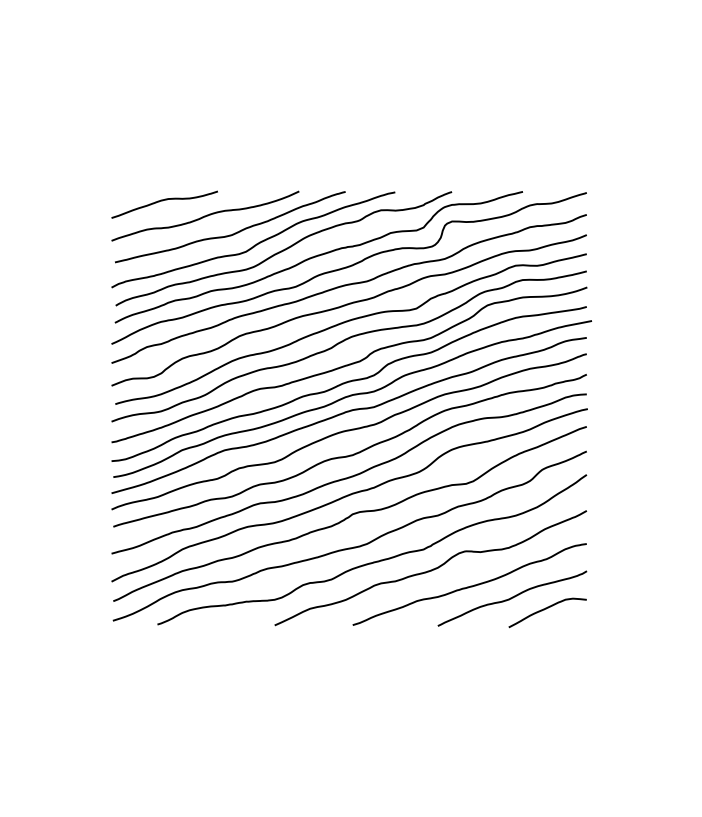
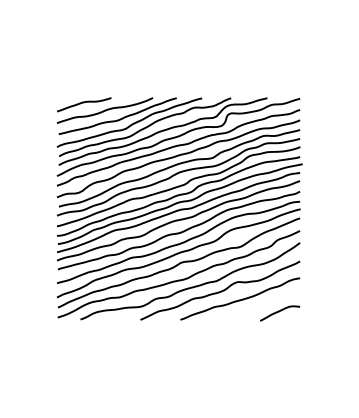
curve: (511, 597) -> (261, 305), removed

